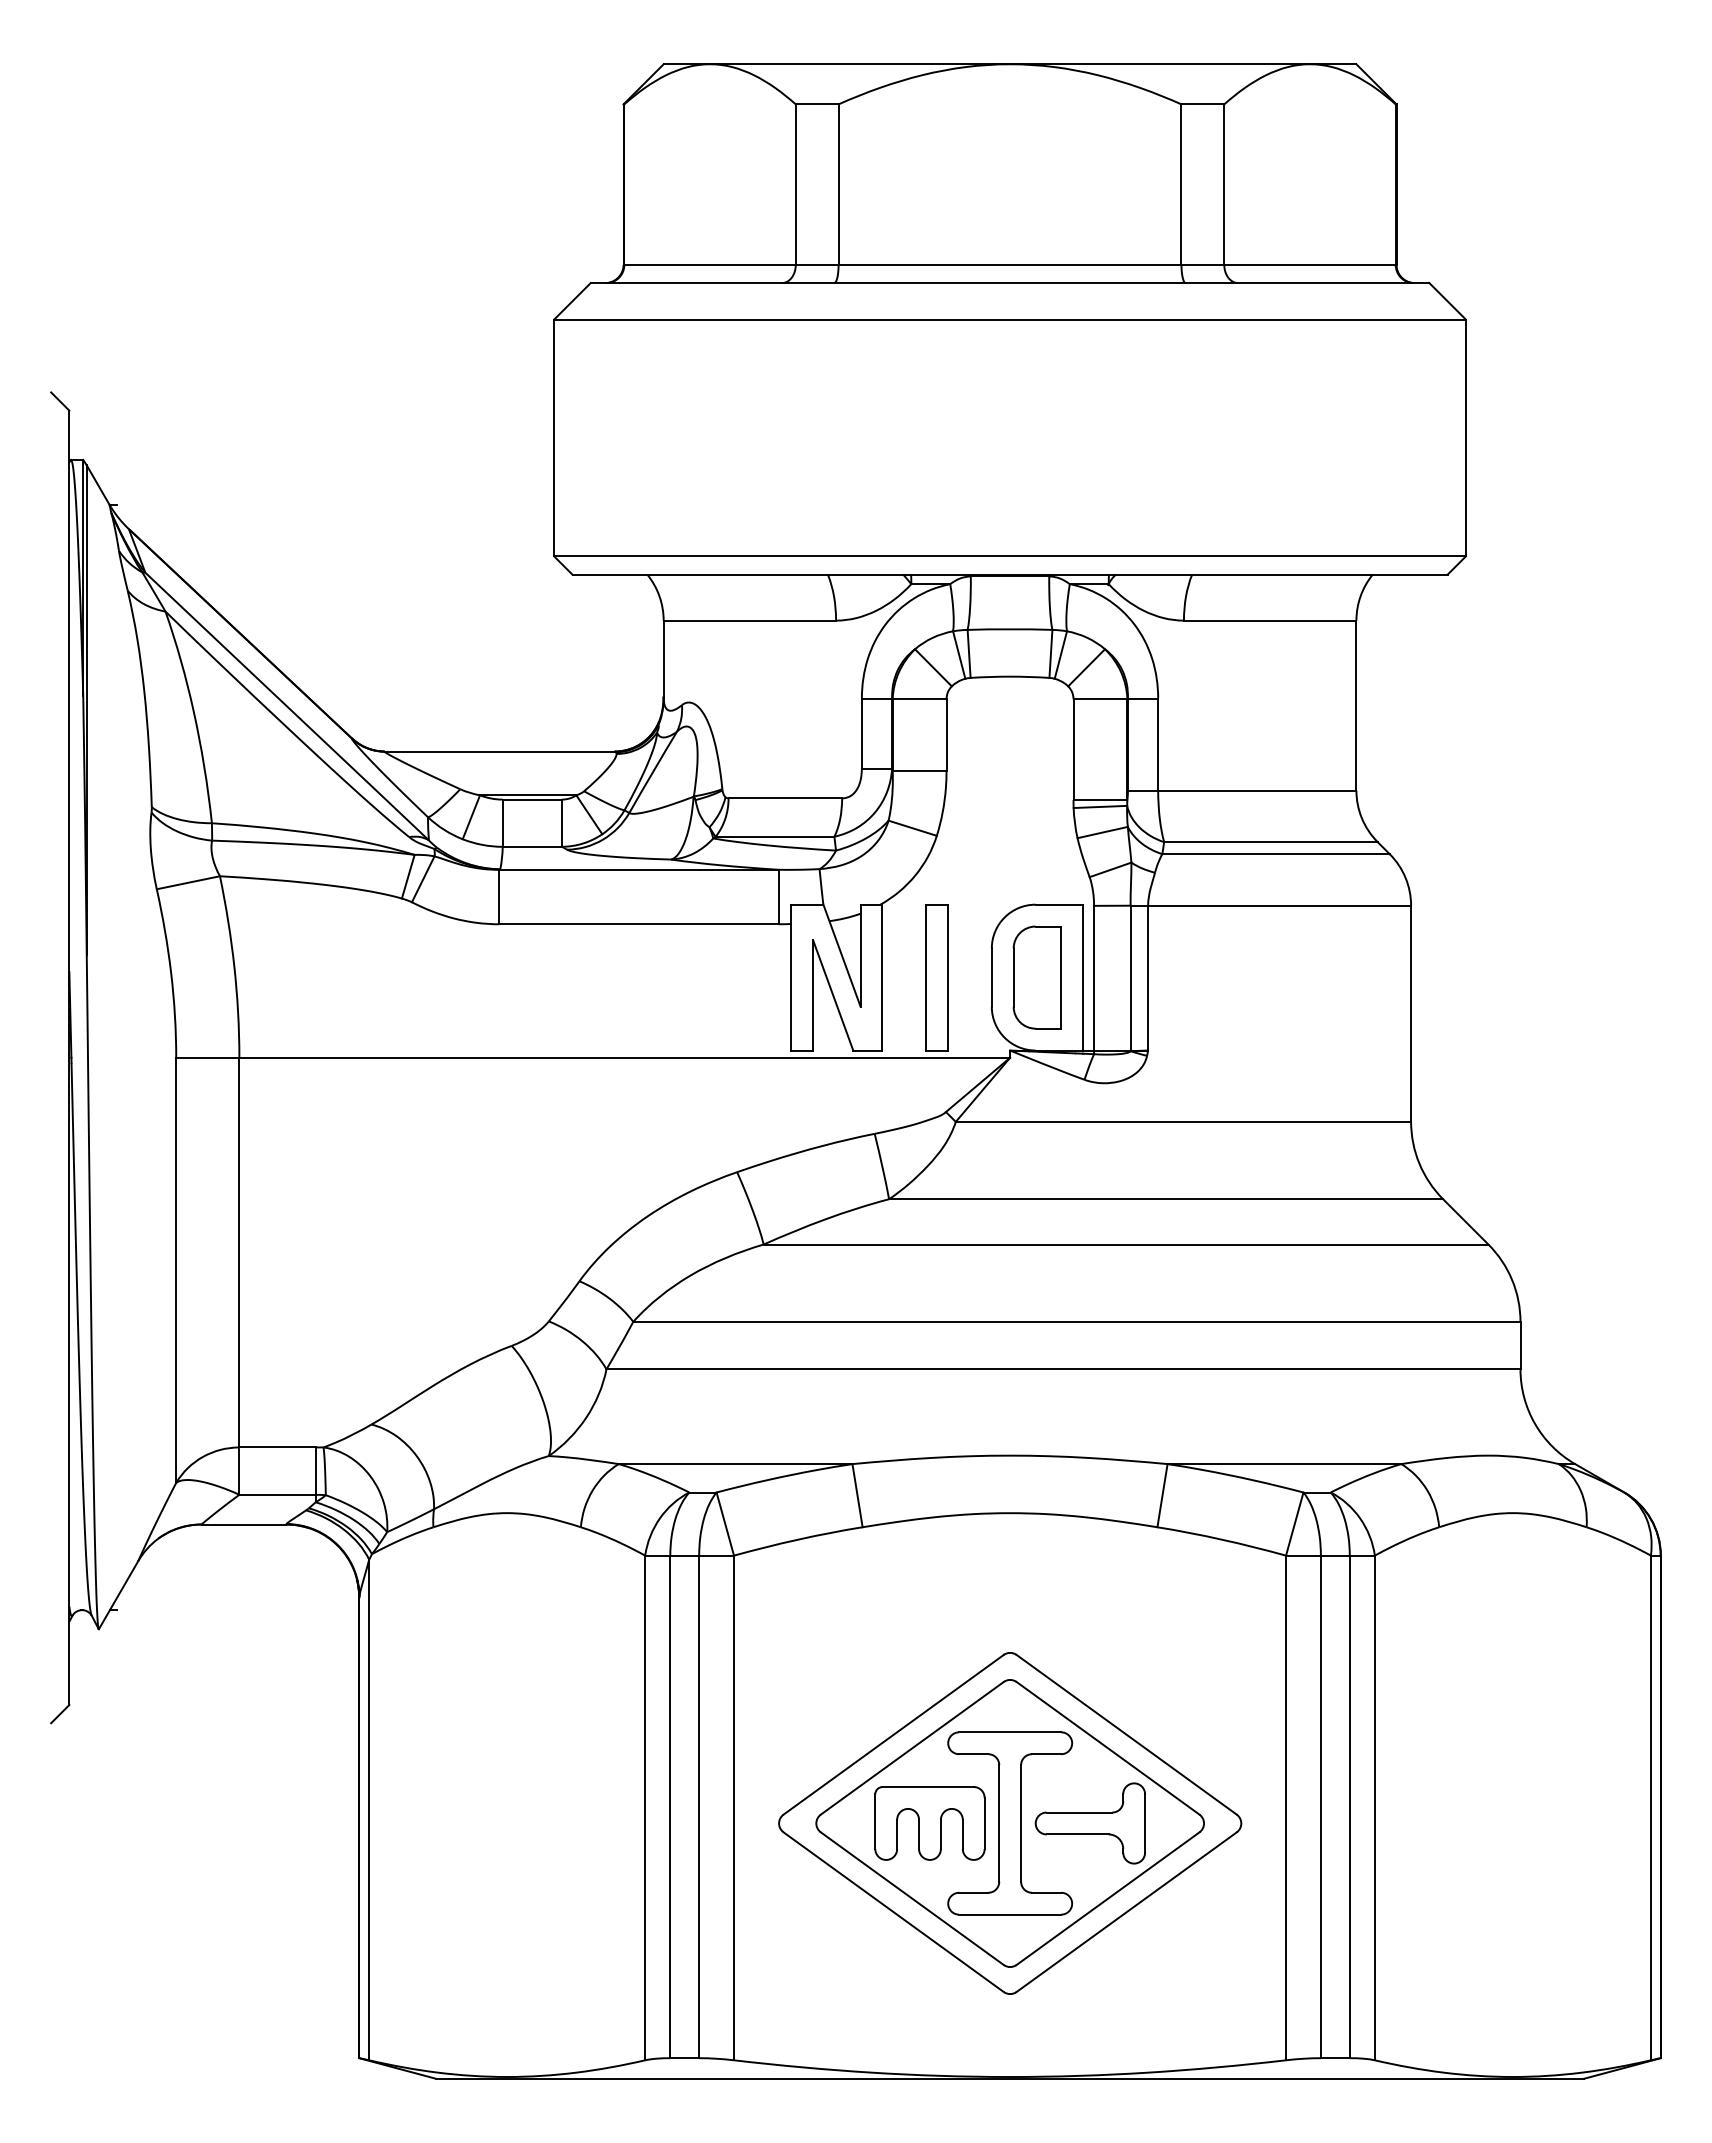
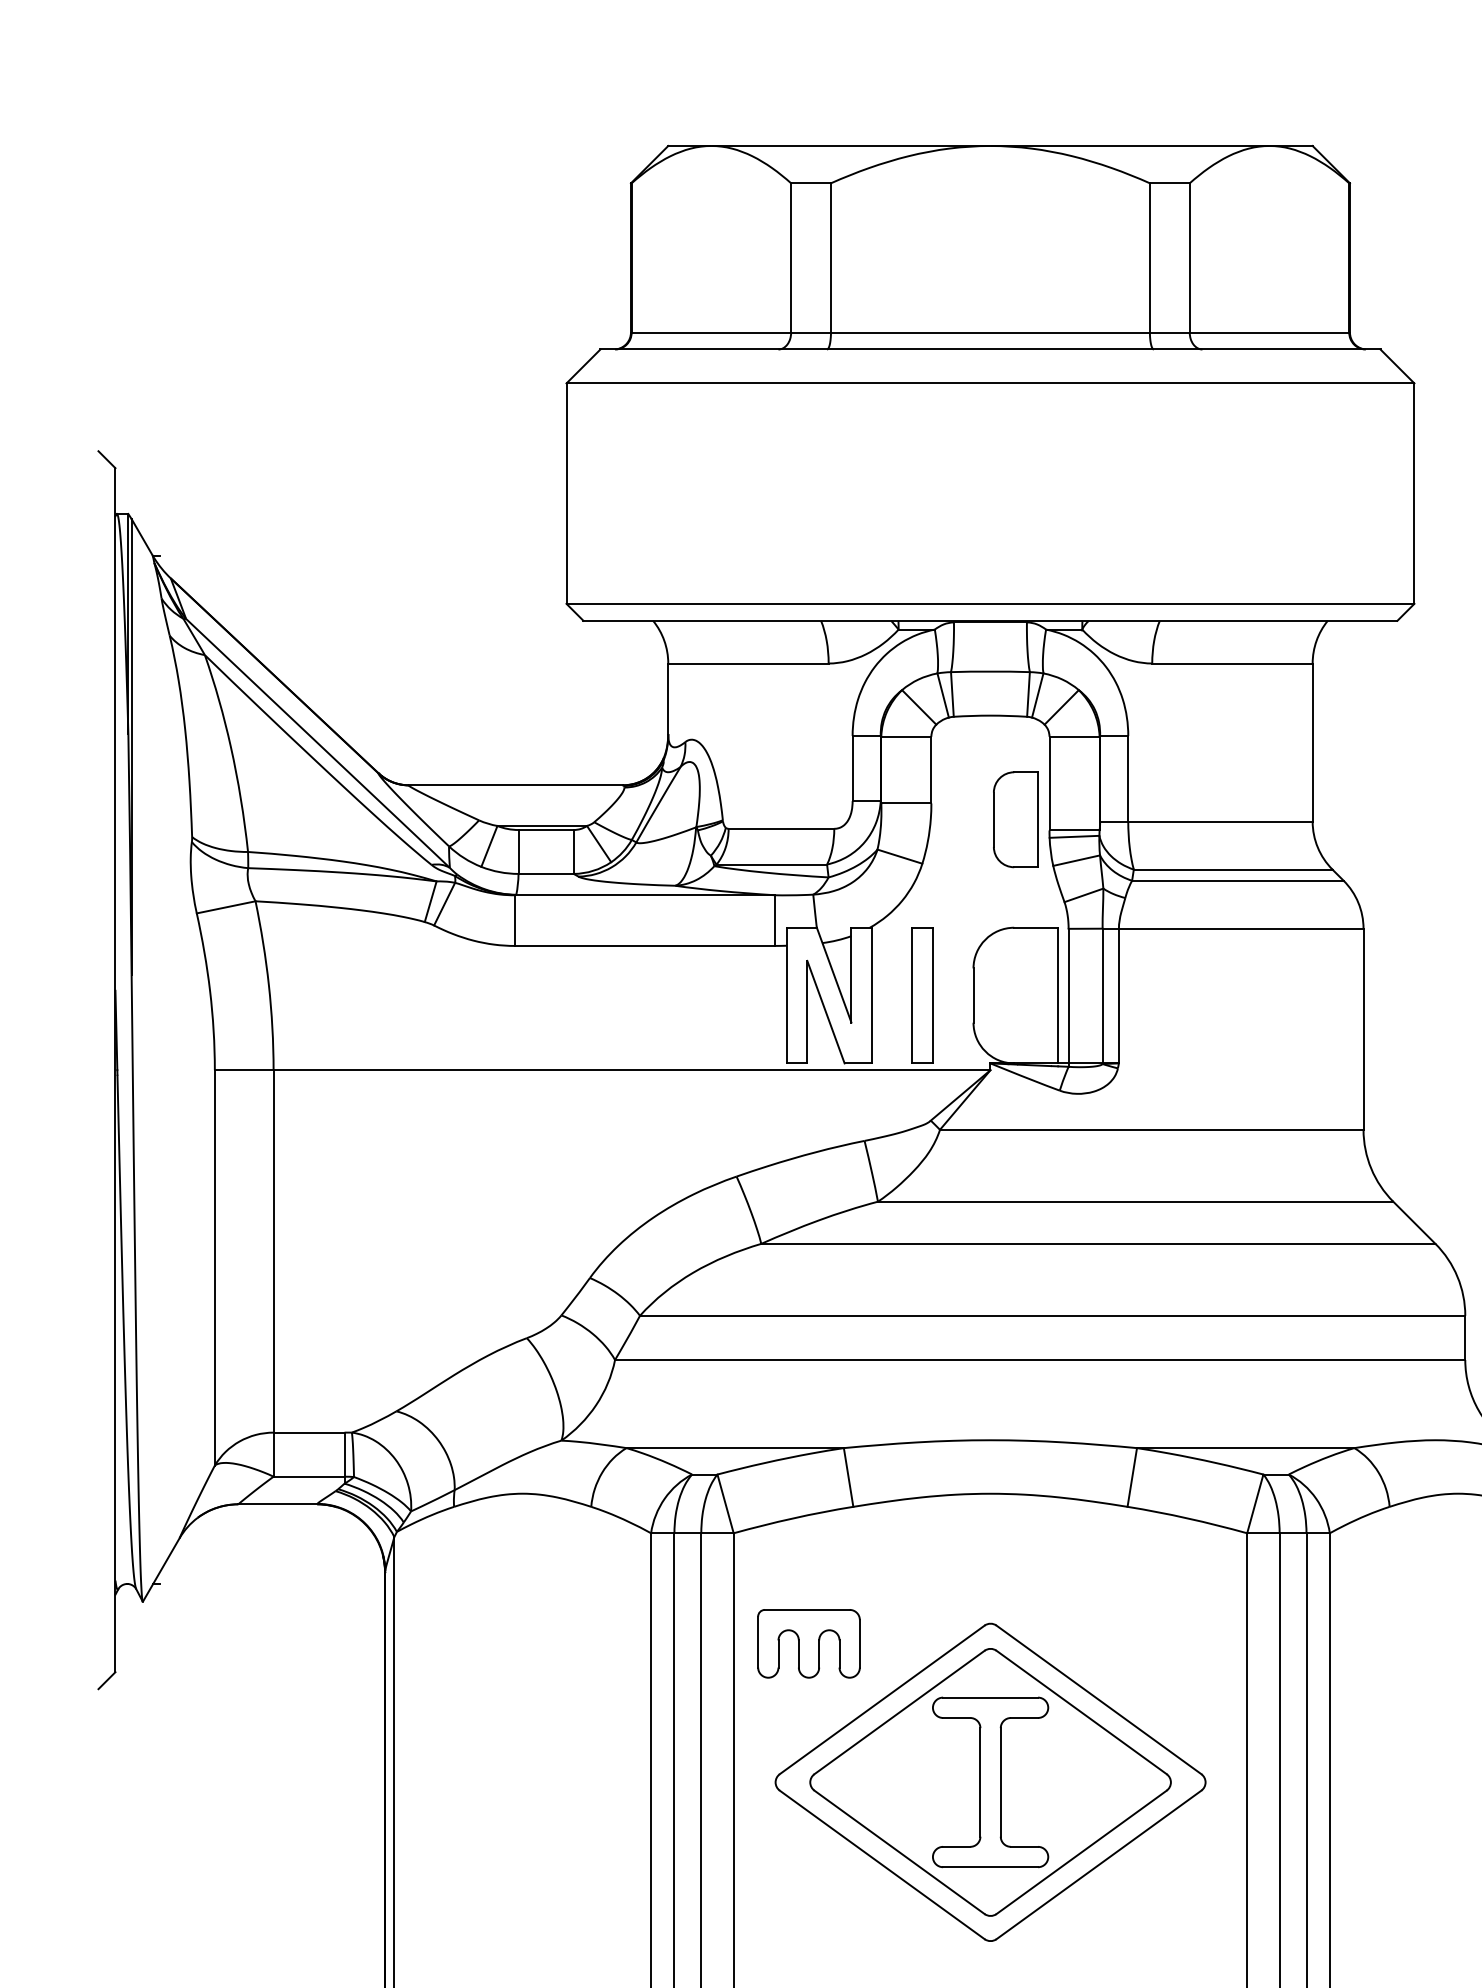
part: (1036, 977) -> (1015, 819), moved
part: (929, 1823) -> (808, 1643), moved
part: (1089, 1823) -> (1064, 1782), removed

